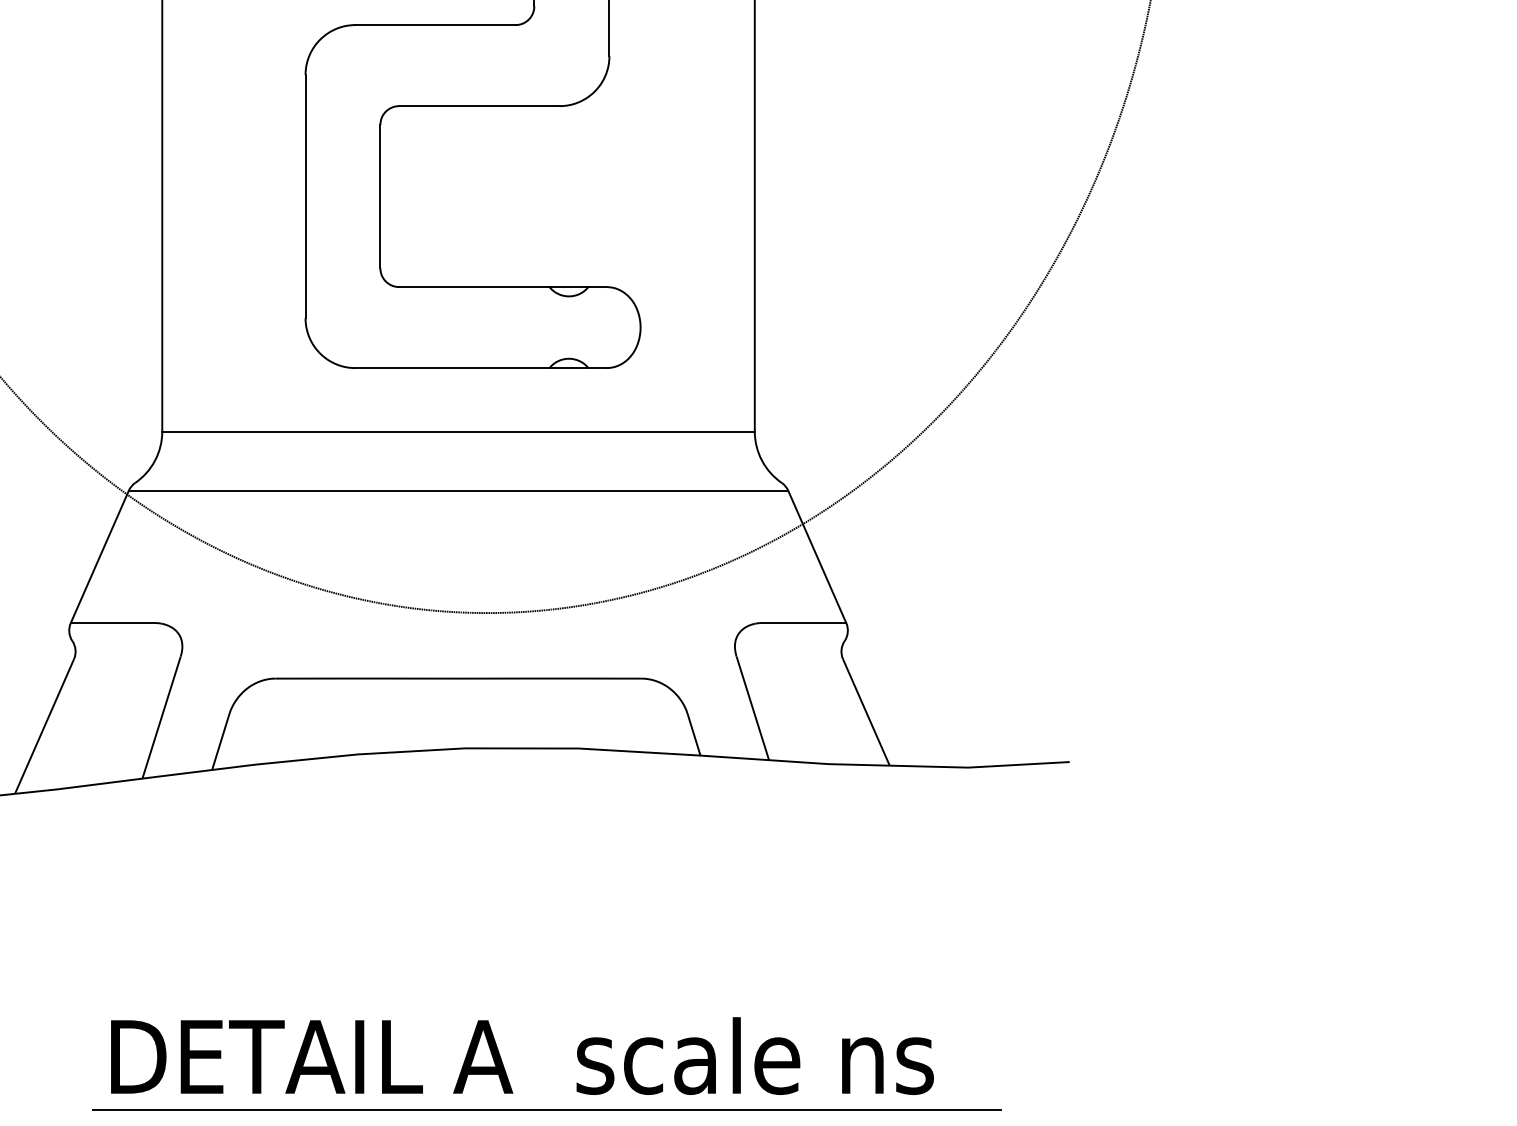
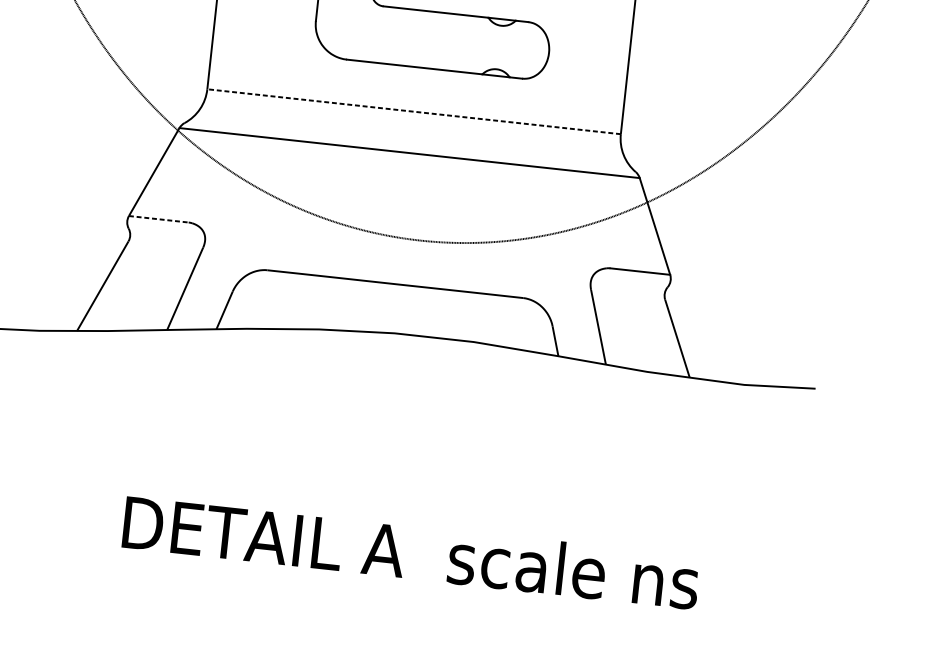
line: (458, 431) -> (414, 111), solid -> dashed
line: (113, 623) -> (158, 219), solid -> dashed
line: (547, 1110) -> (424, 592), removed

